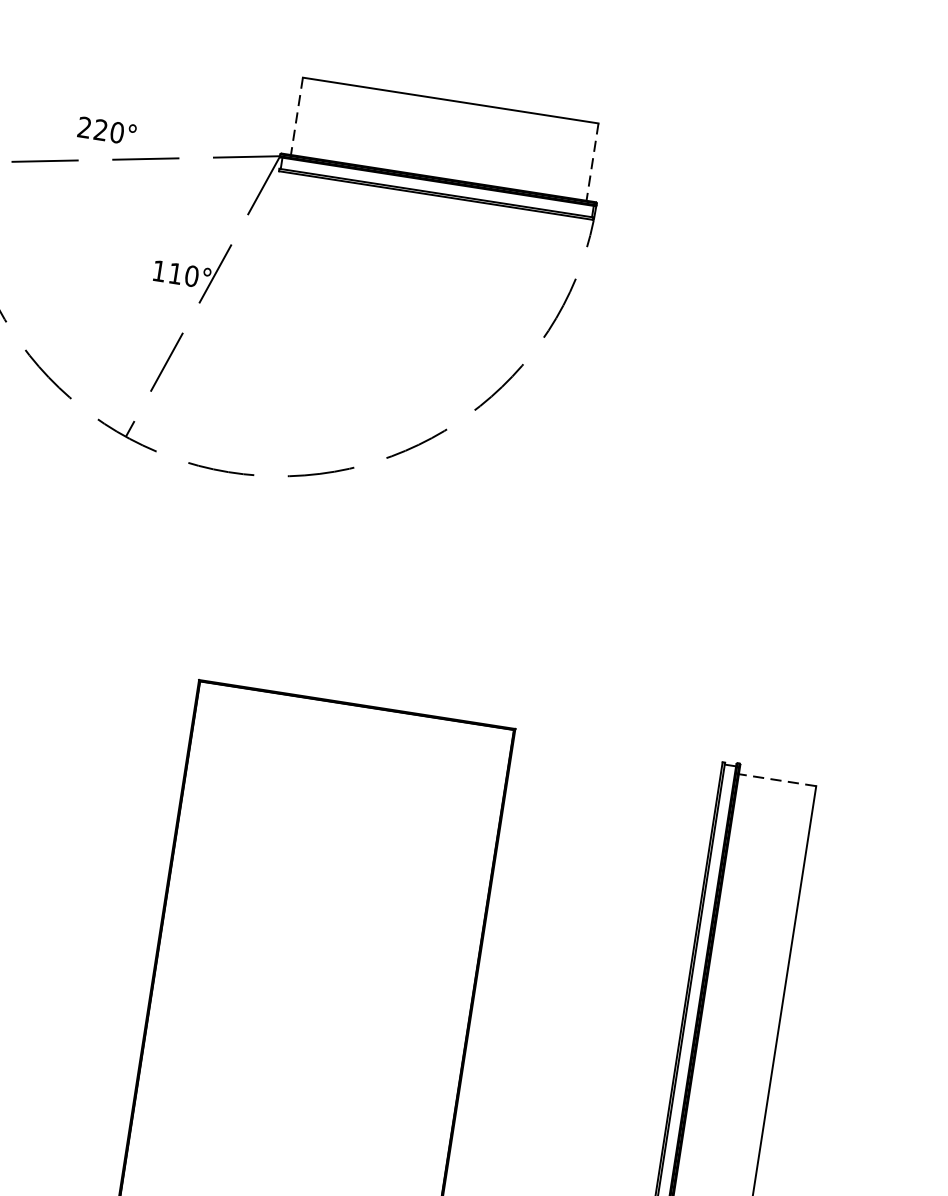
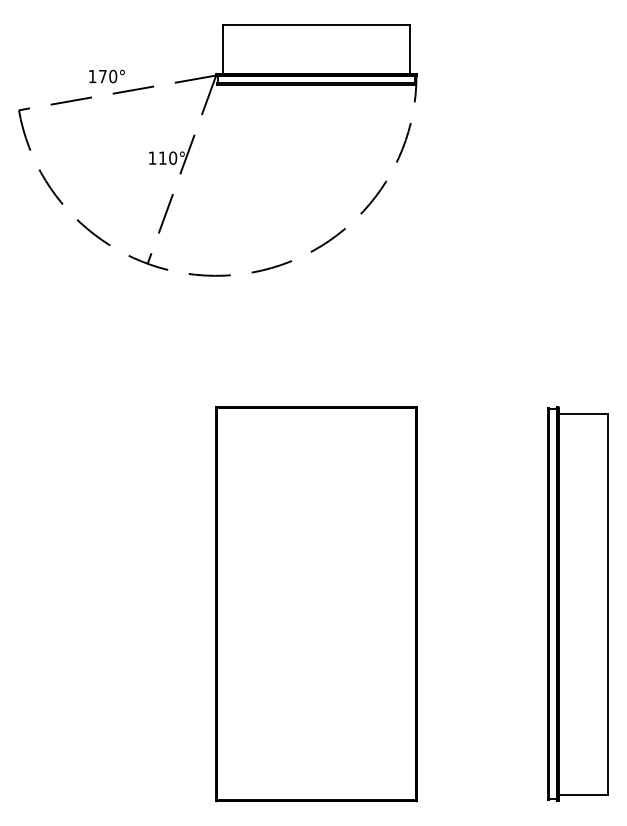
line: (296, 116) -> (222, 49), dashed -> solid
text: (92, 128) -> (97, 76), 220° -> 170°
line: (591, 162) -> (409, 49), dashed -> solid
line: (777, 779) -> (583, 413), dashed -> solid

